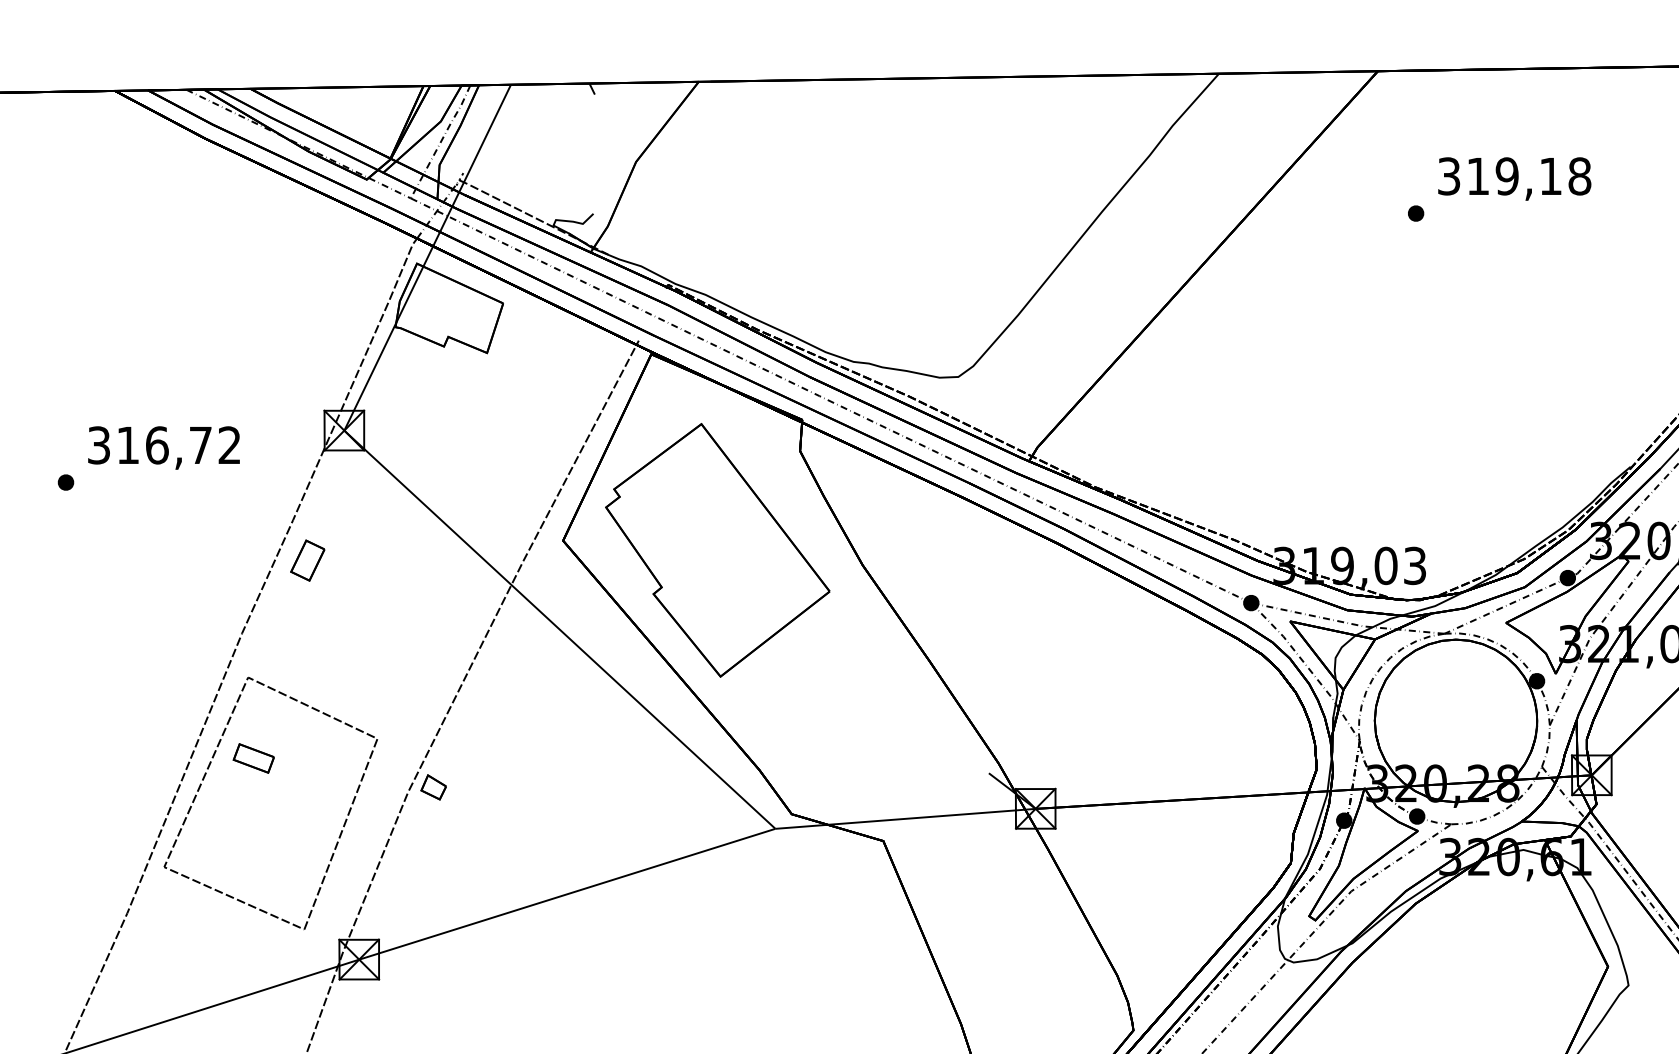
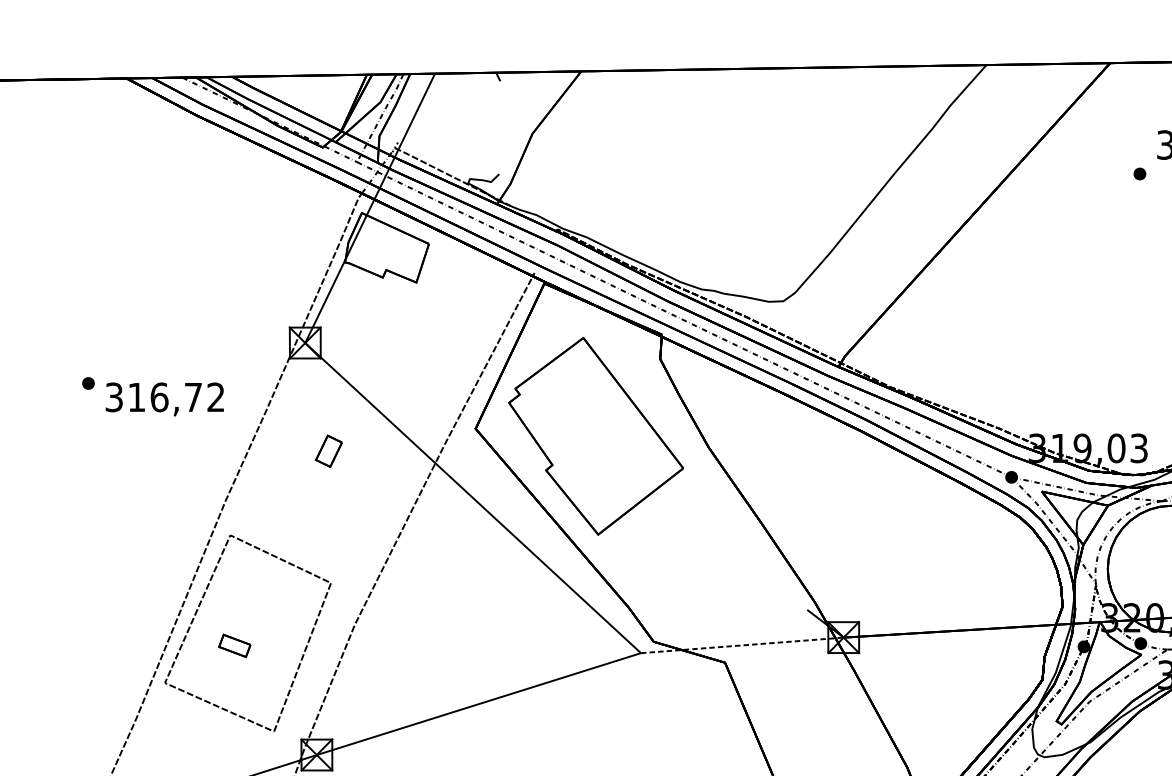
text: (163, 447) -> (164, 399), moved
part: (307, 560) -> (328, 451), moved
part: (253, 758) -> (234, 645), moved
part: (433, 787) -> (374, 620), removed
line: (906, 818) -> (743, 645), solid -> dashed

